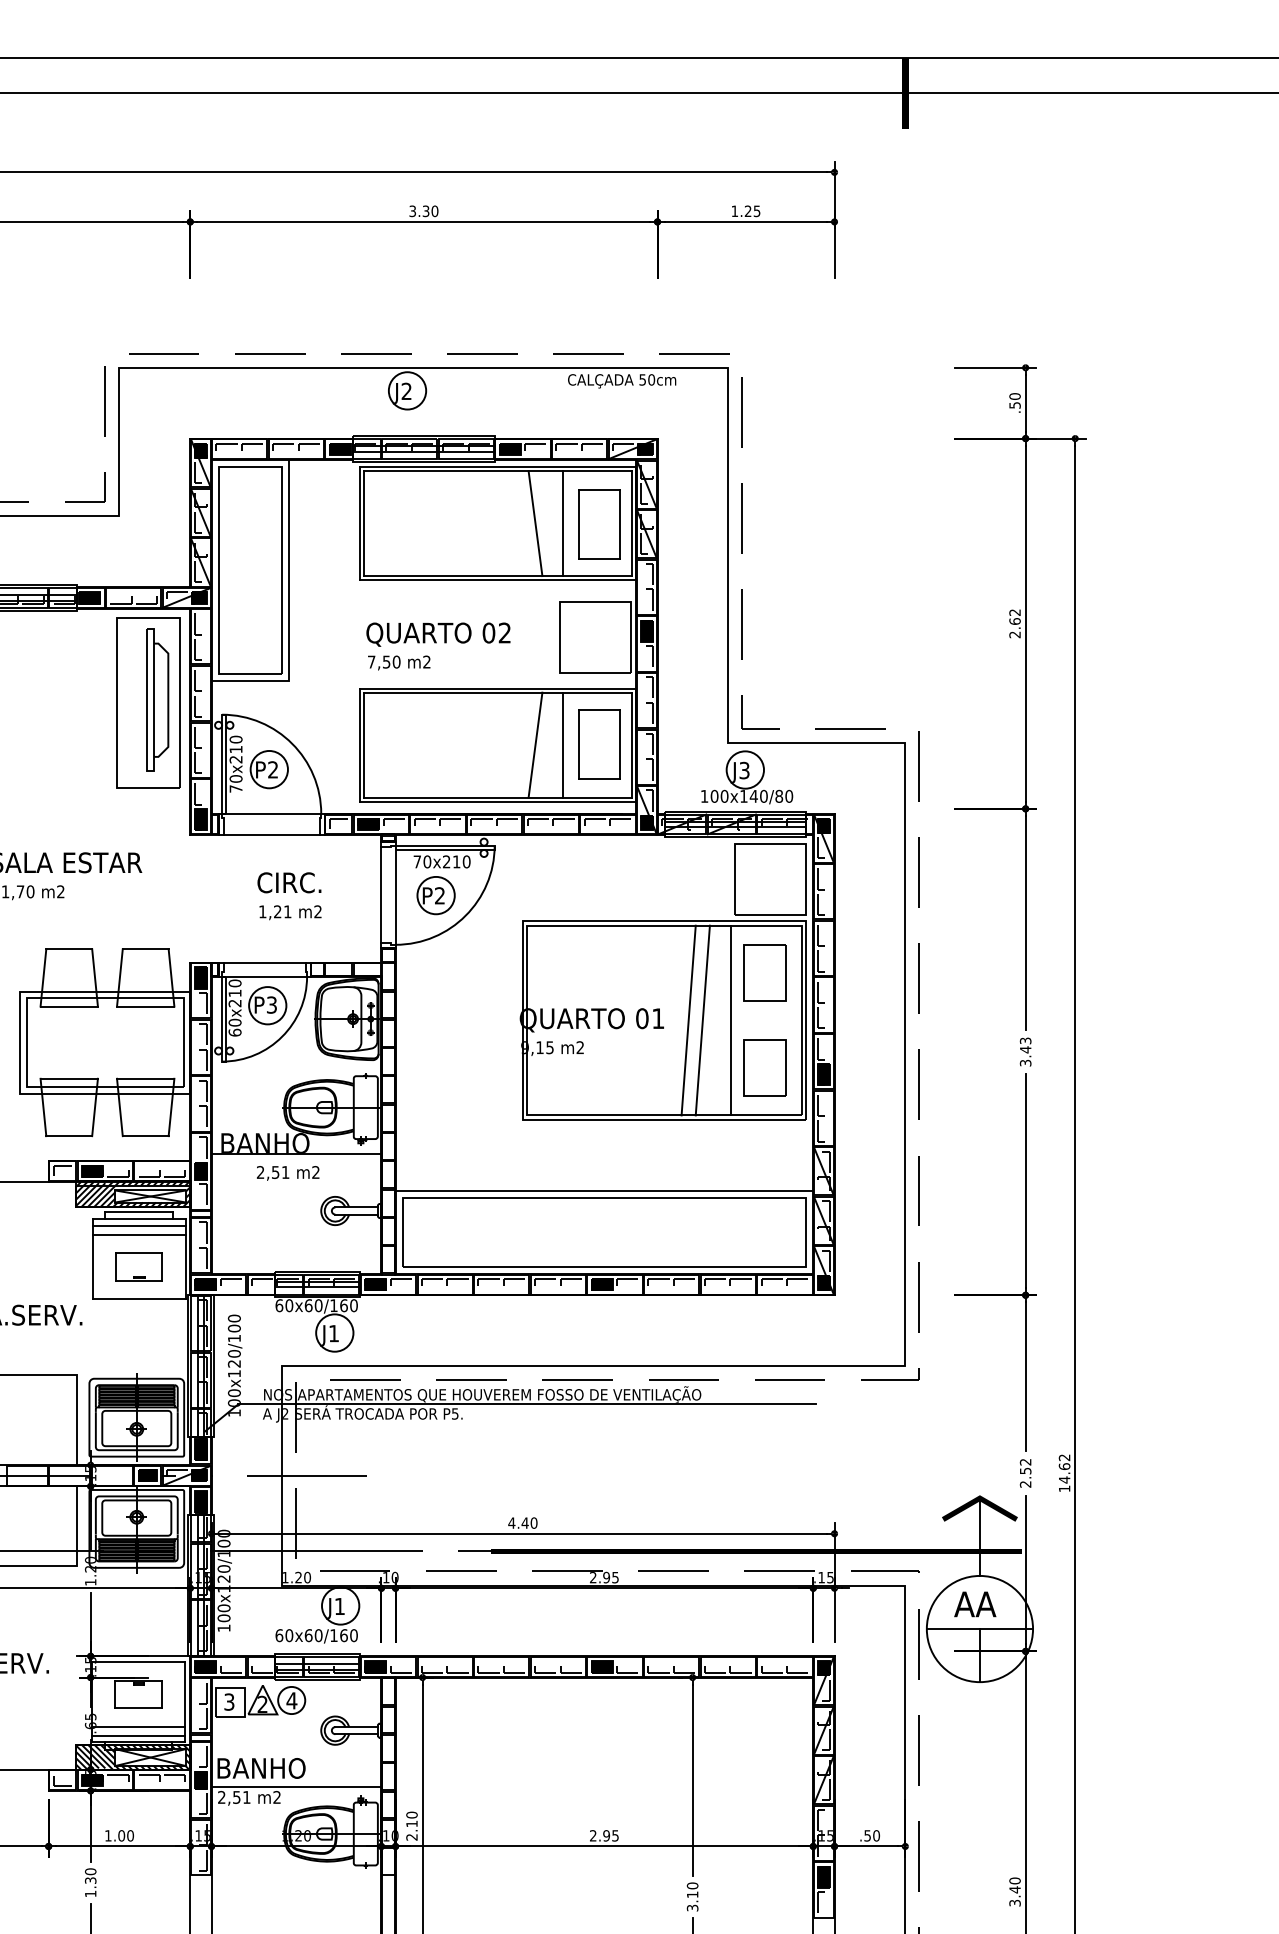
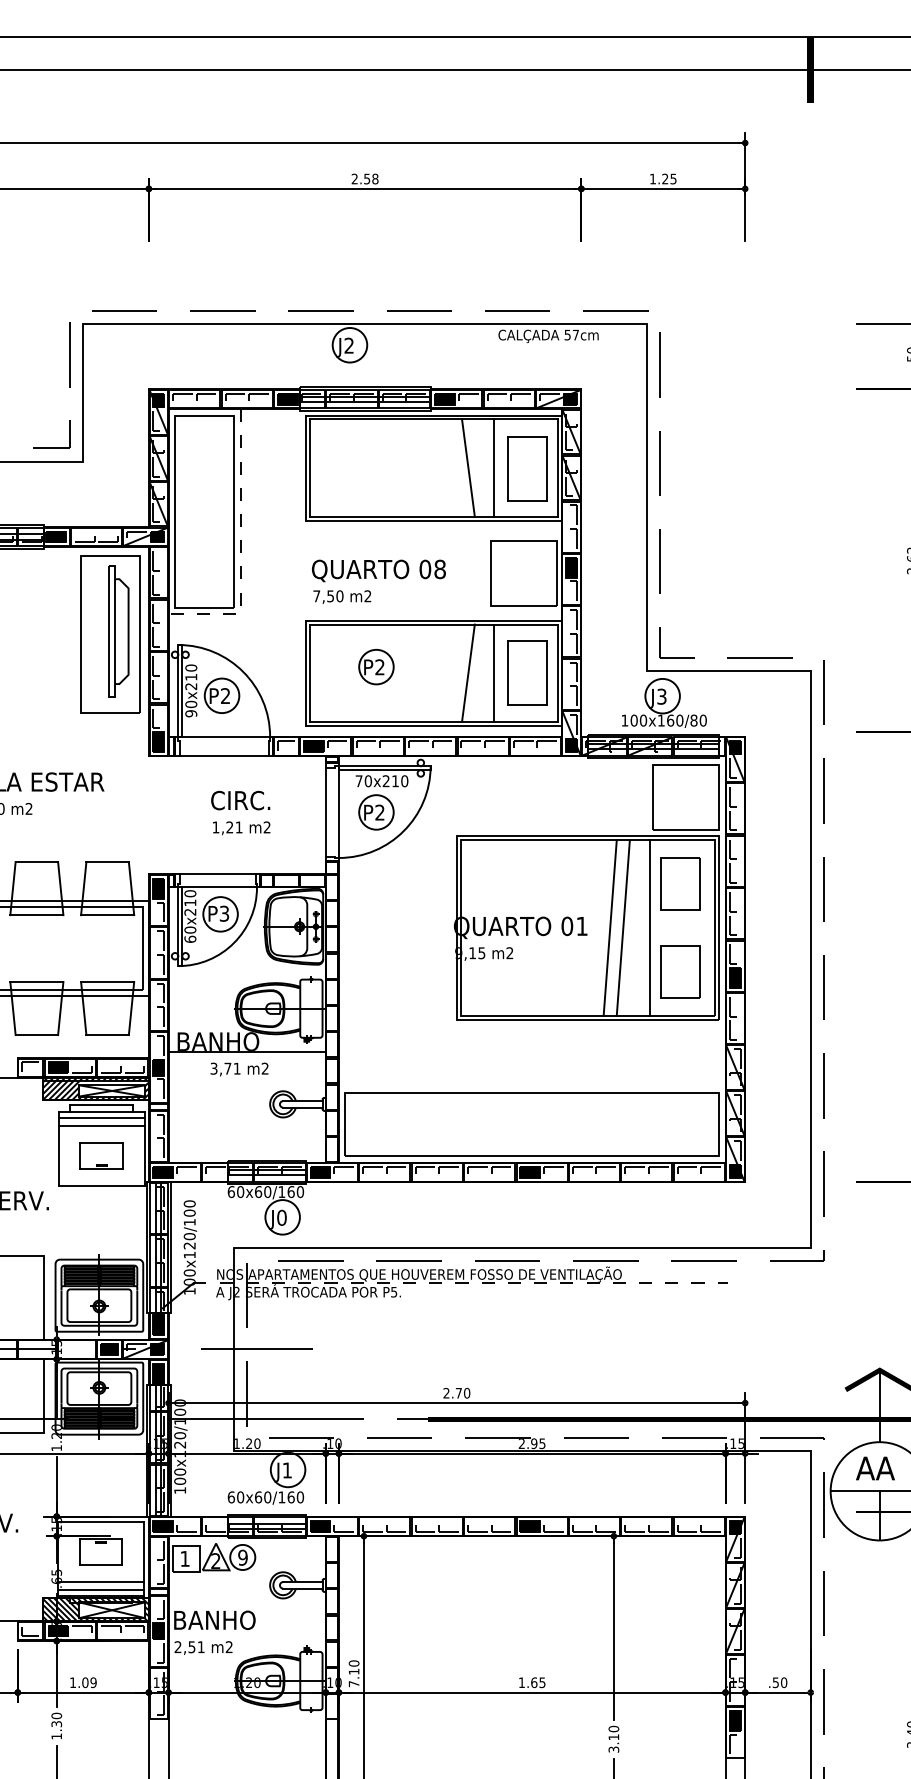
text: (423, 211) -> (364, 179), 3.30 -> 2.58
text: (651, 379) -> (575, 334), 50cm -> 57cm
line: (289, 610) -> (240, 548), solid -> dashed
text: (504, 632) -> (439, 568), 02 -> 08
part: (435, 738) -> (375, 667), added
text: (235, 788) -> (190, 713), 70x210 -> 90x210
text: (753, 795) -> (670, 719), 100x140/80 -> 100x160/80
text: (268, 1172) -> (221, 1068), 2,51 -> 3,71
line: (604, 1191) -> (532, 1086), removed
text: (333, 1333) -> (281, 1217), J1 -> J0
line: (527, 1404) -> (461, 1283), solid -> dashed
text: (518, 1522) -> (452, 1392), 4.40 -> 2.70
text: (291, 1700) -> (242, 1557), 4 -> 9
text: (229, 1701) -> (185, 1558), 3 -> 1
line: (296, 1787) -> (247, 1637), removed
text: (130, 1835) -> (93, 1682), 1.00 -> 1.09
text: (600, 1835) -> (528, 1682), 2.95 -> 1.65
text: (411, 1837) -> (353, 1684), 2.10 -> 7.10

